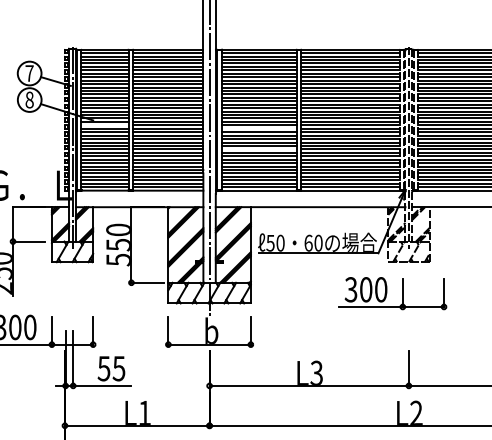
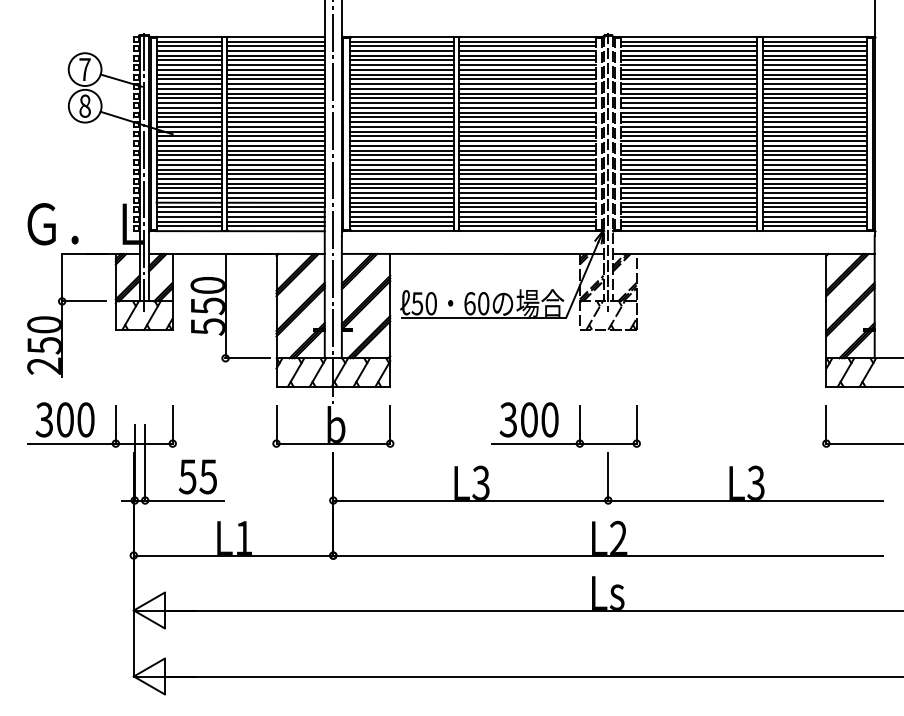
line: (104, 125) -> (188, 141), added
line: (259, 128) -> (401, 145), added
line: (259, 149) -> (401, 174), added
part: (387, 293) -> (558, 424), moved

